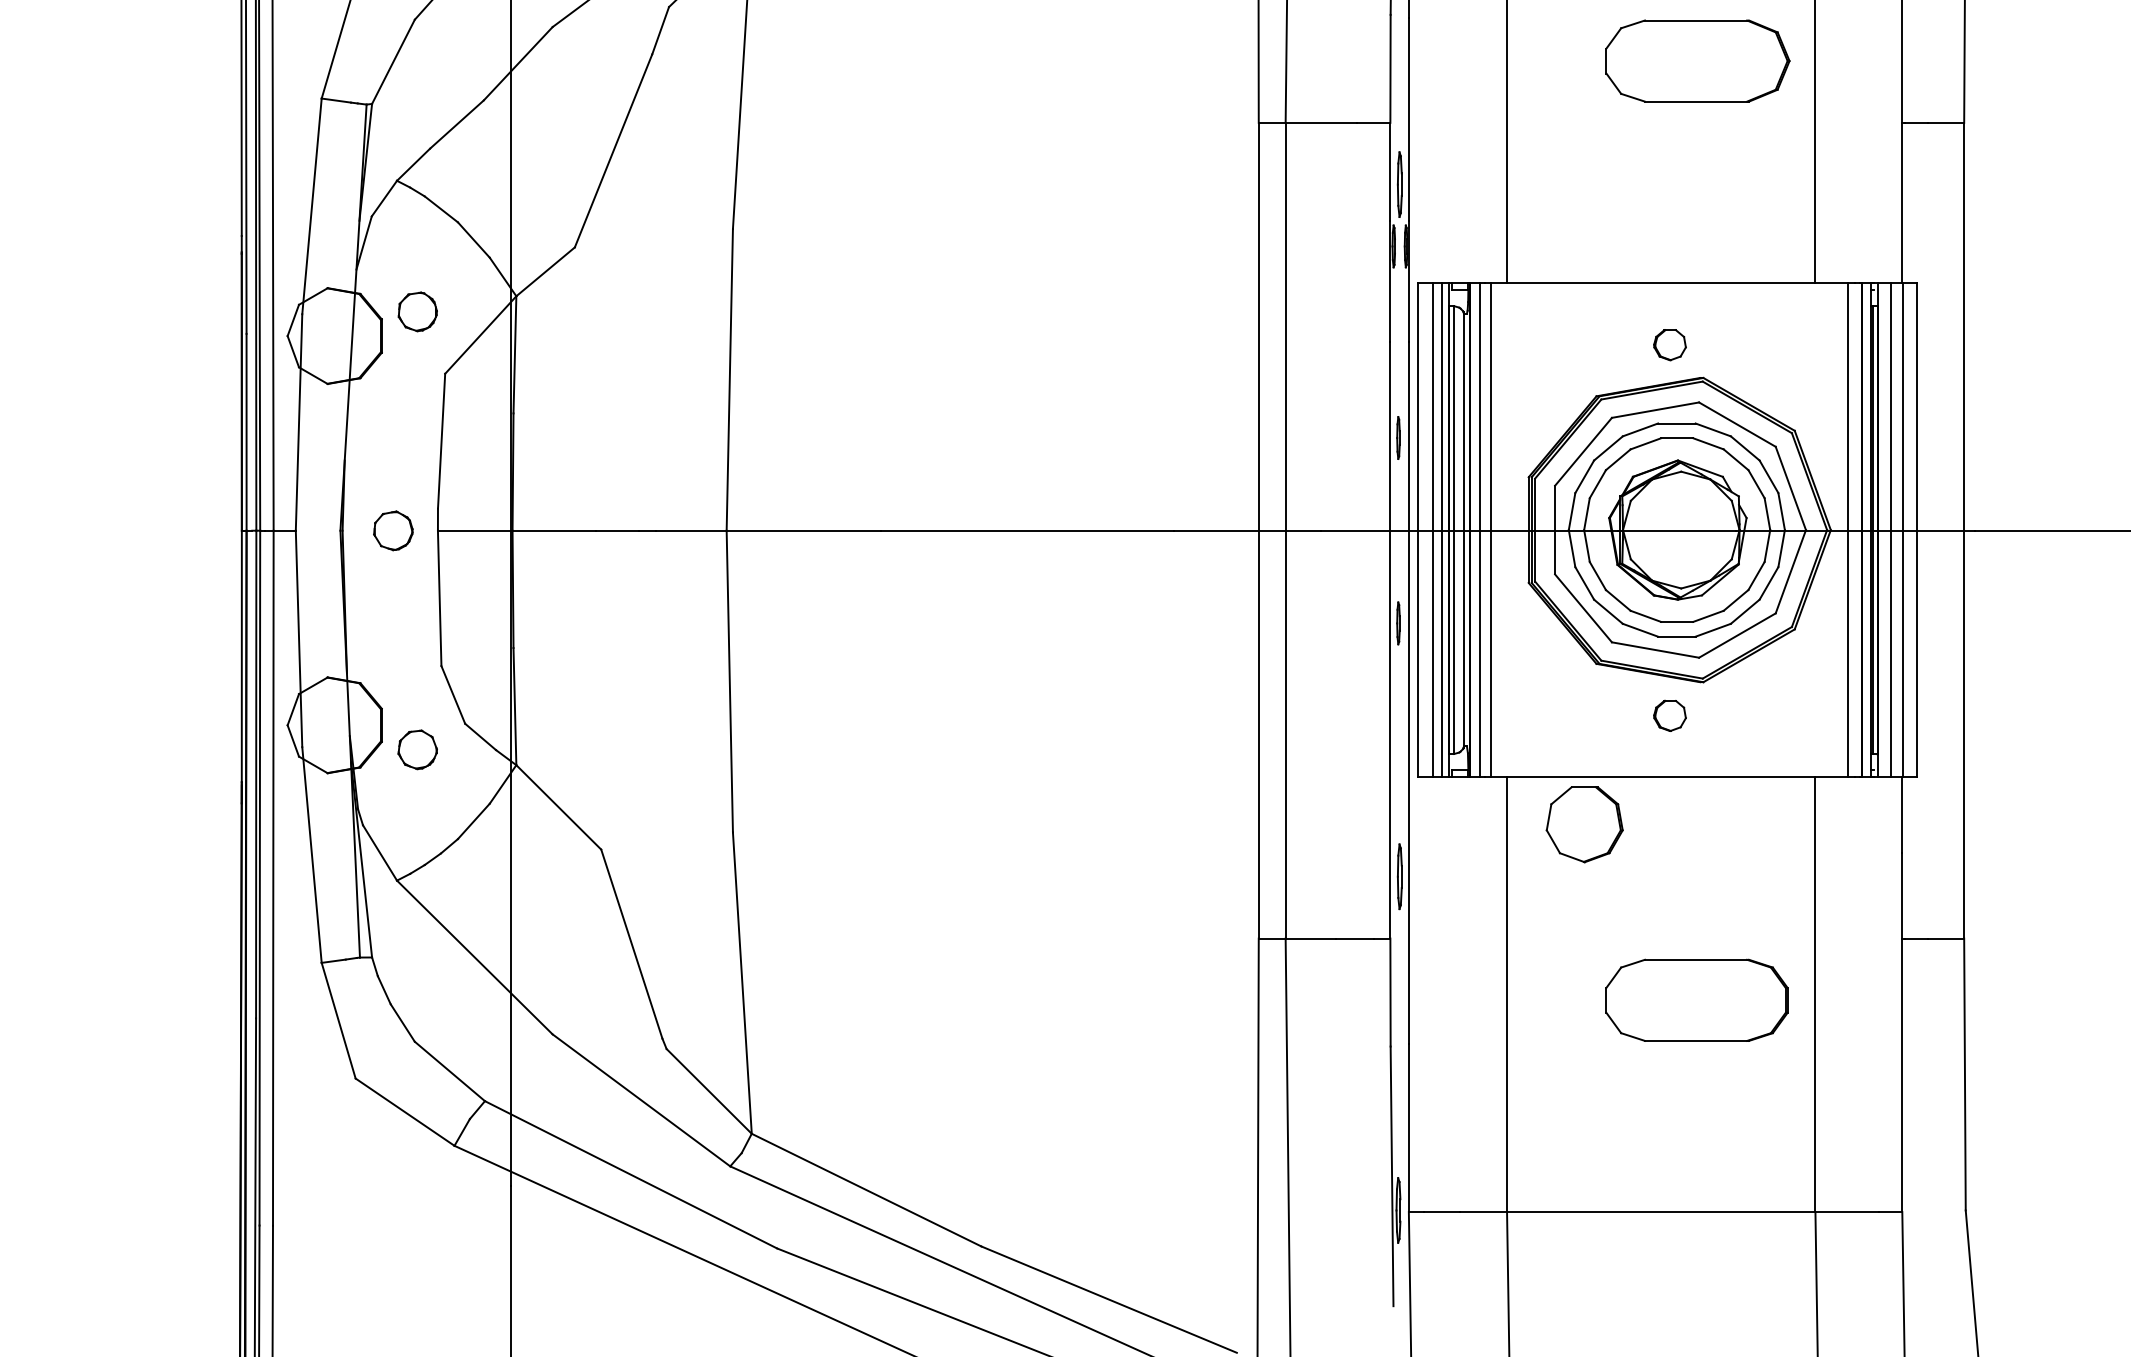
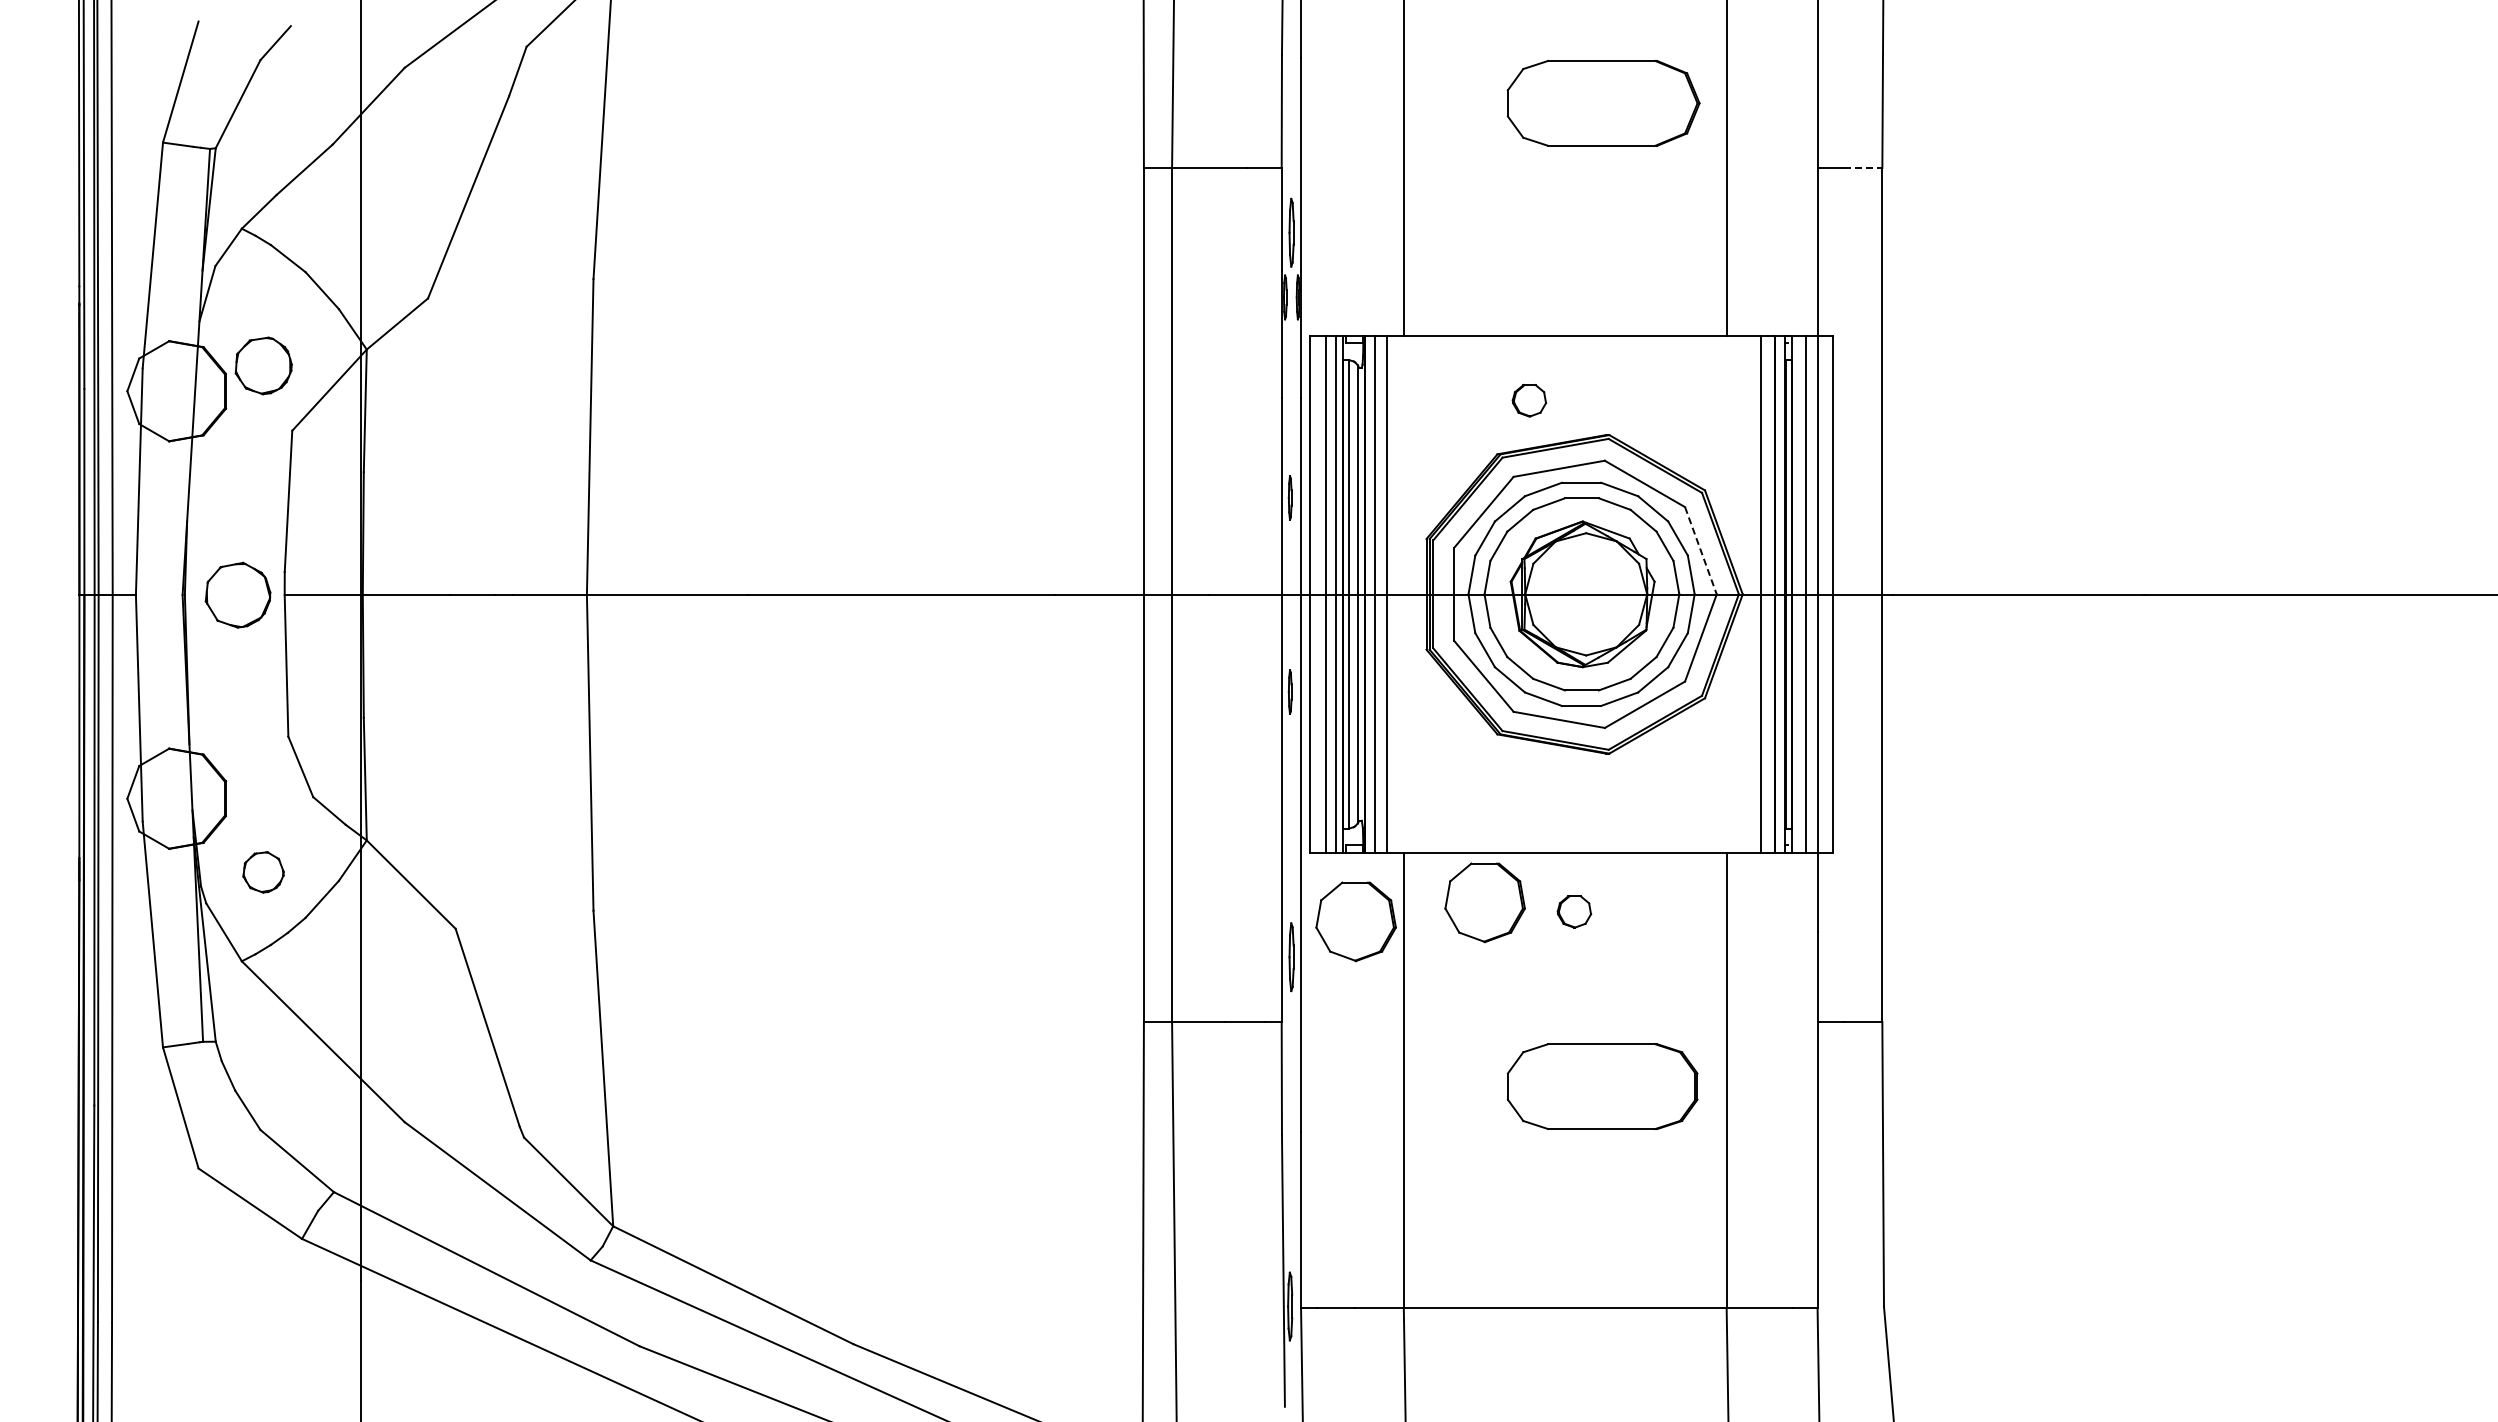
line: (1946, 123) -> (1863, 168), solid -> dashed
part: (417, 311) -> (263, 365), size x1.4
part: (1670, 344) -> (1529, 400), moved
line: (1791, 489) -> (1701, 551), solid -> dashed
part: (392, 530) -> (237, 594), size x1.6
part: (1670, 715) -> (1574, 911), moved
part: (417, 749) -> (263, 872), moved
part: (1460, 842) -> (1355, 921), added

